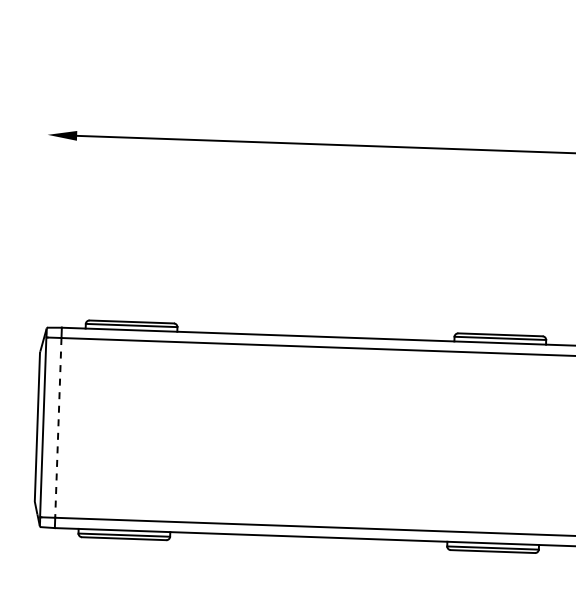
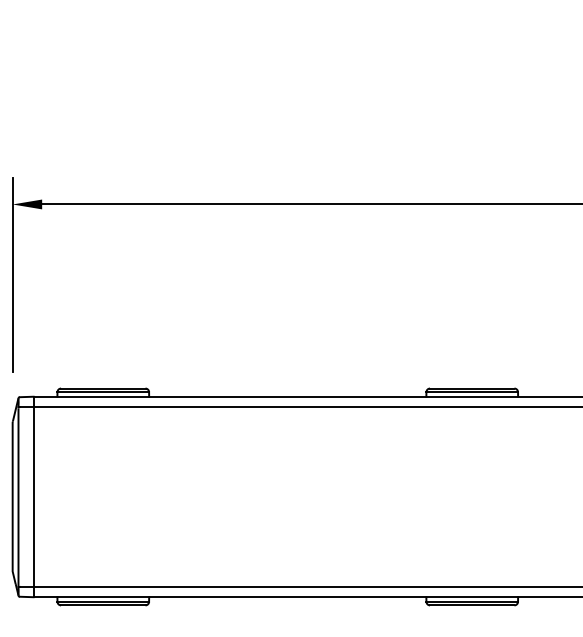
line: (44, 205) -> (12, 275), added
line: (58, 427) -> (33, 496), dashed -> solid

